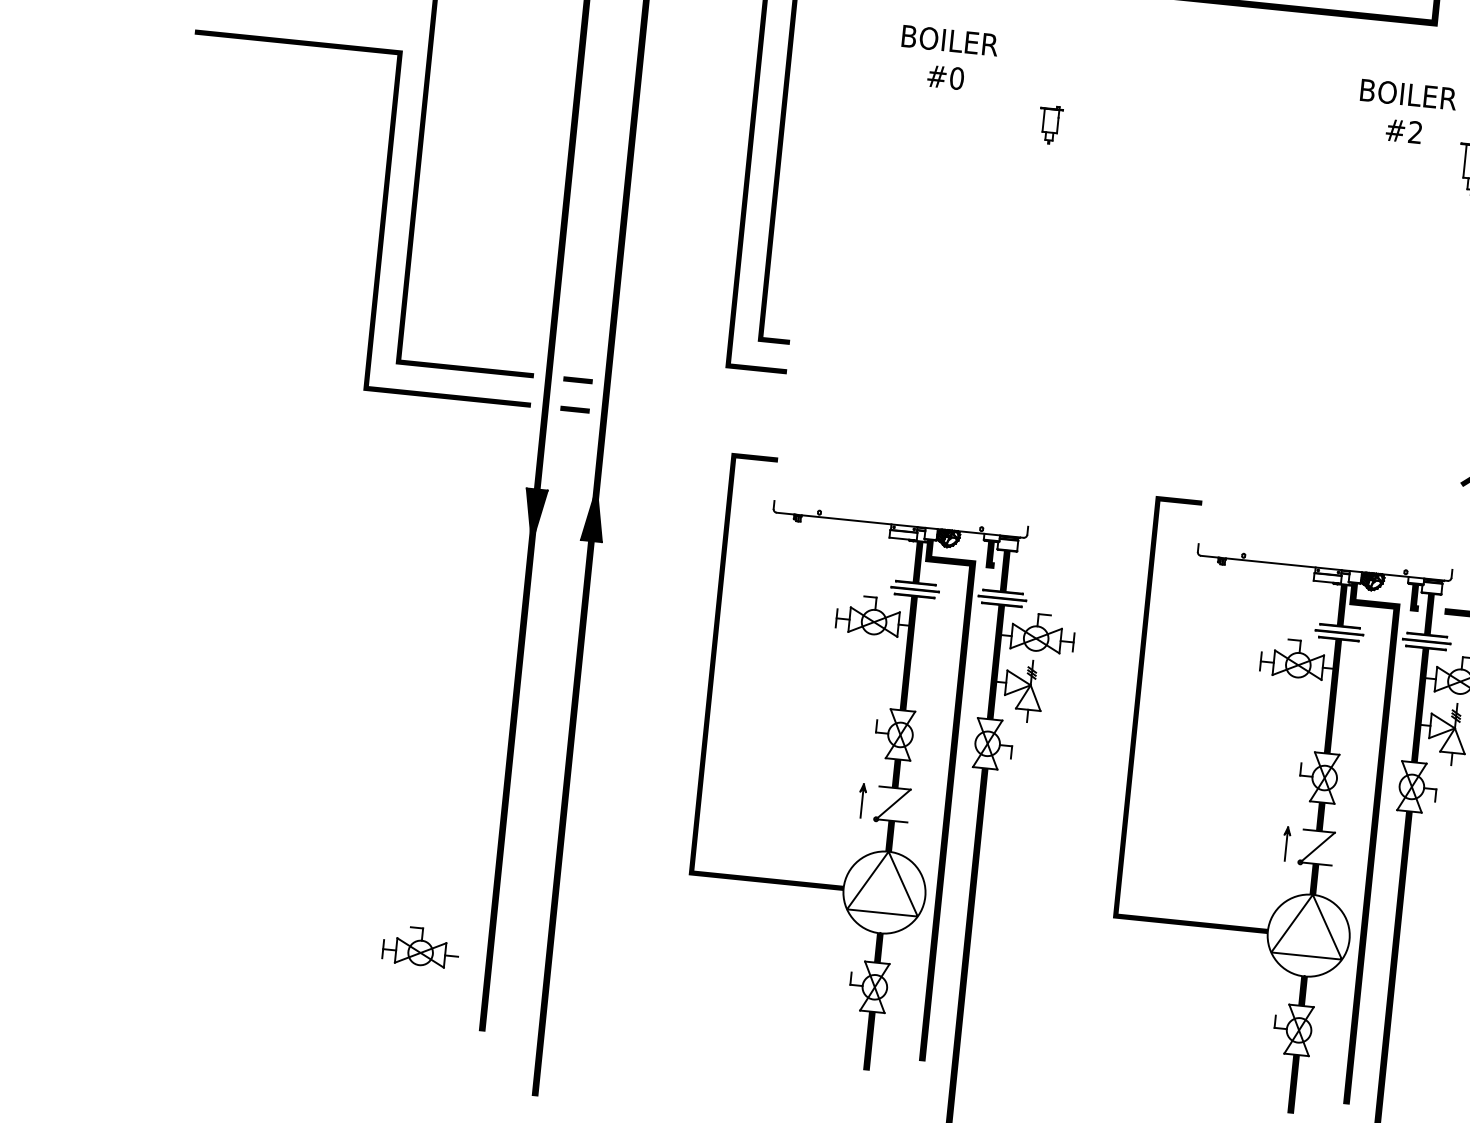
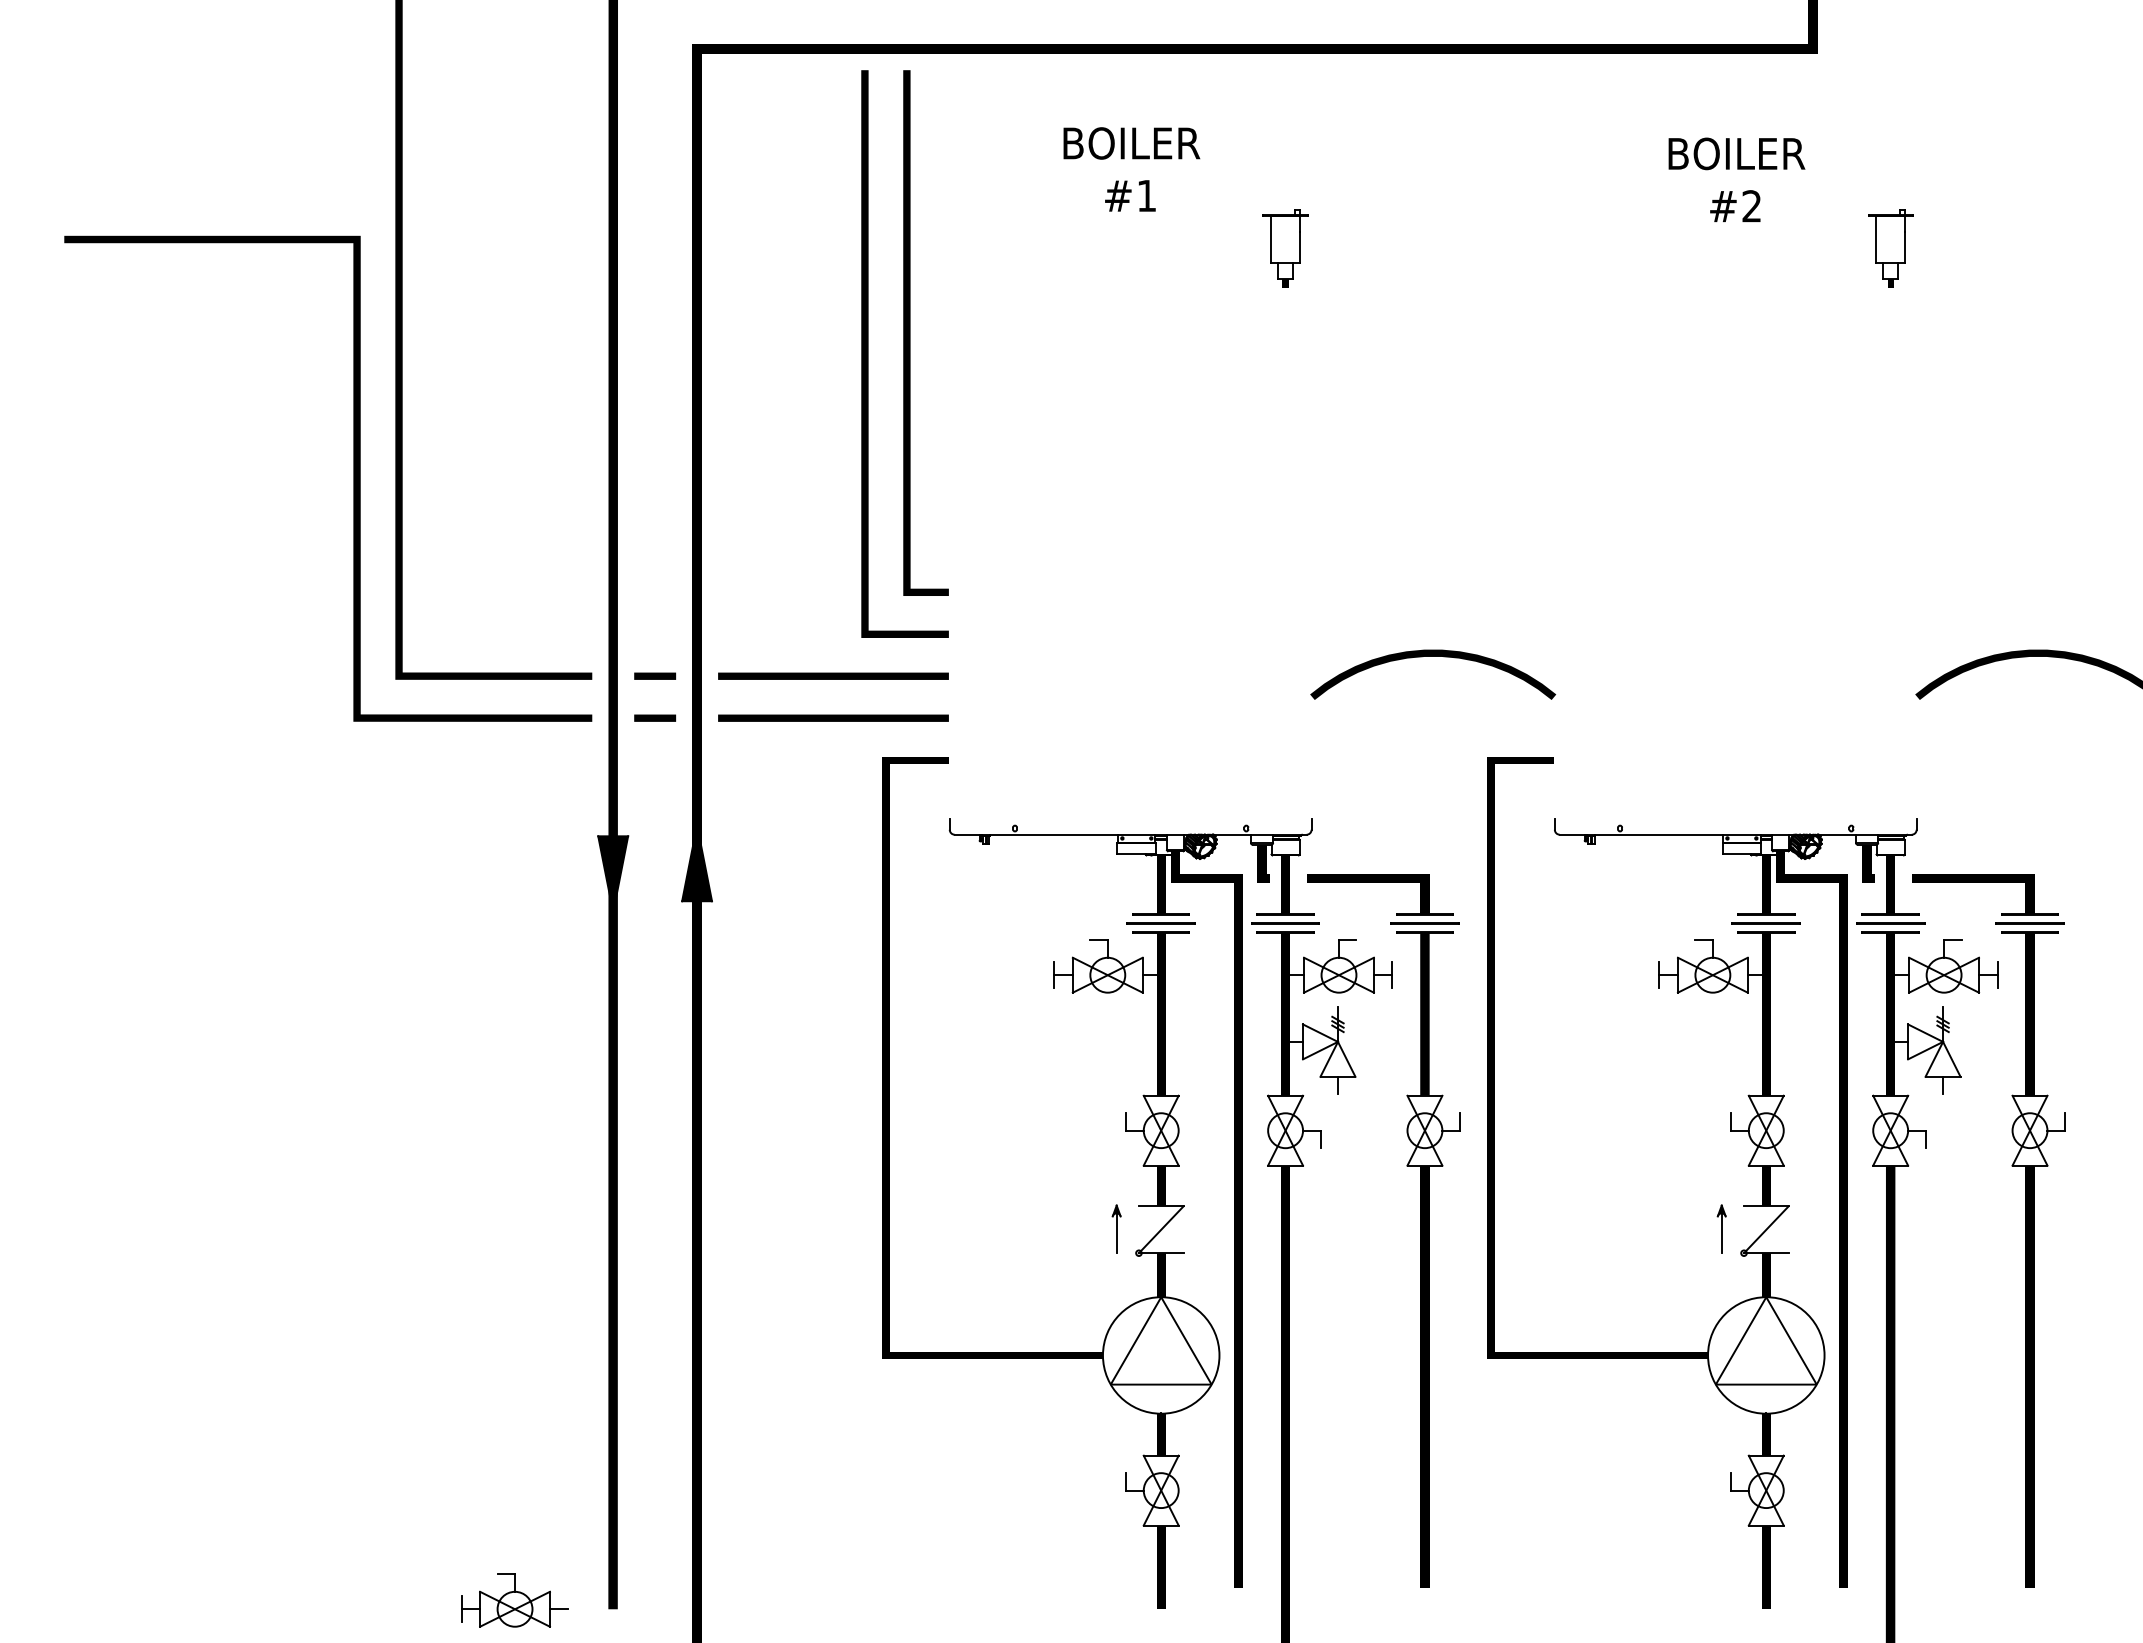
text: (956, 78) -> (1146, 195), #0 -> #1
text: (1406, 112) -> (1736, 179), moved
part: (1050, 125) -> (1285, 248), size x1.43
line: (703, 392) -> (833, 675), added
line: (700, 421) -> (833, 717), added
curve: (1125, 421) -> (1433, 656), added
part: (1075, 823) -> (1420, 1230), added
part: (420, 946) -> (514, 1600), moved

